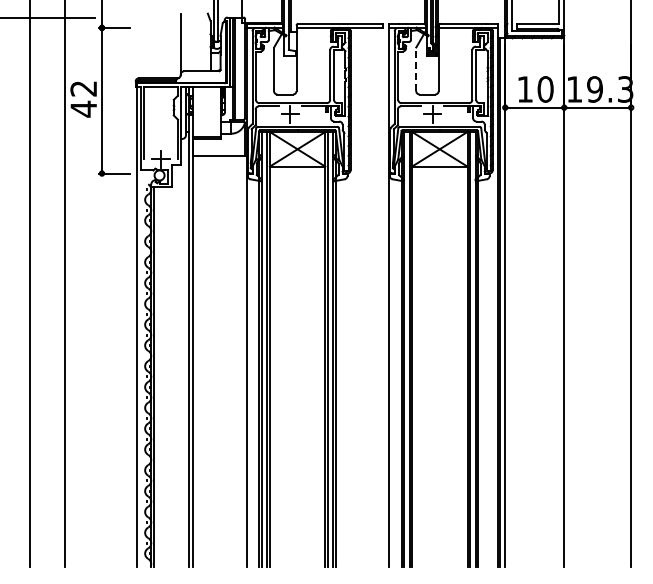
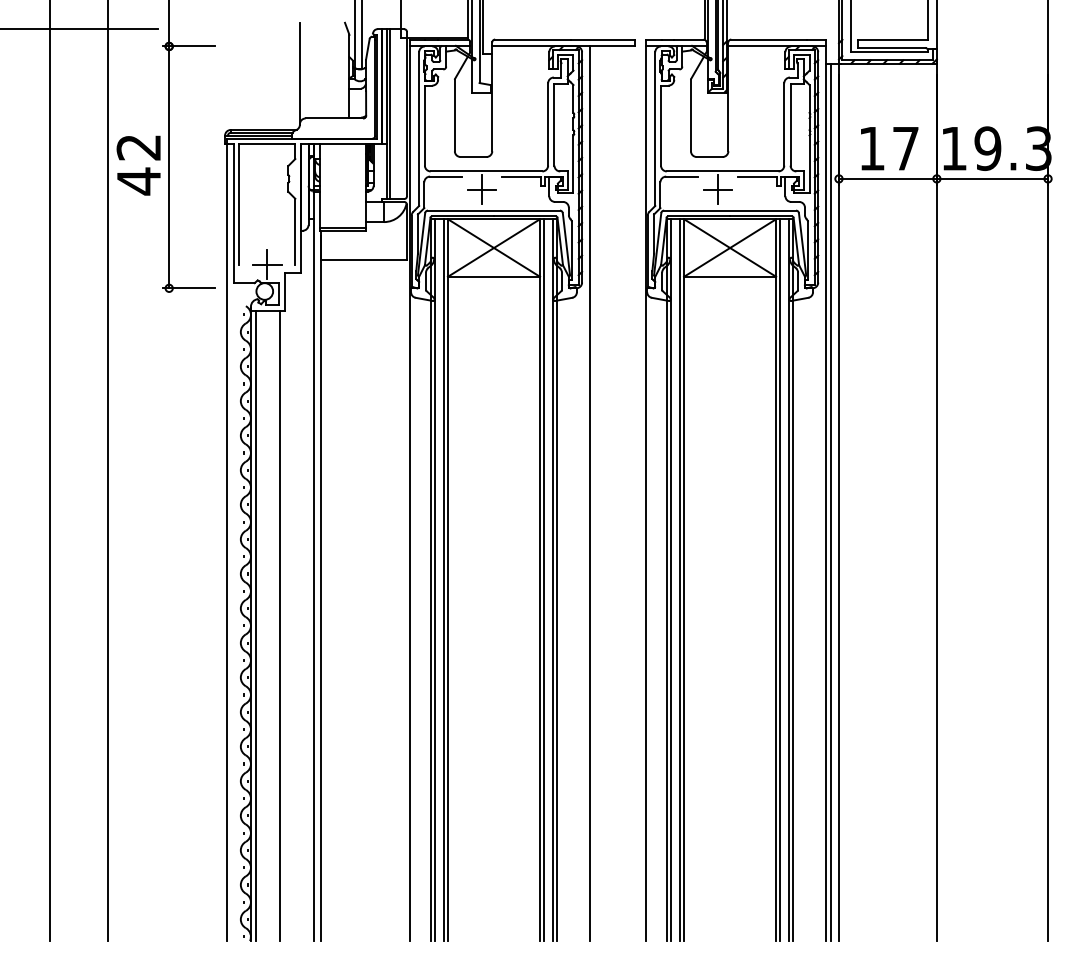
line: (416, 69) -> (691, 115), dashed -> solid
text: (545, 89) -> (905, 148), 10 -> 17
line: (355, 296) -> (590, 492), added
line: (168, 376) -> (279, 625), added

